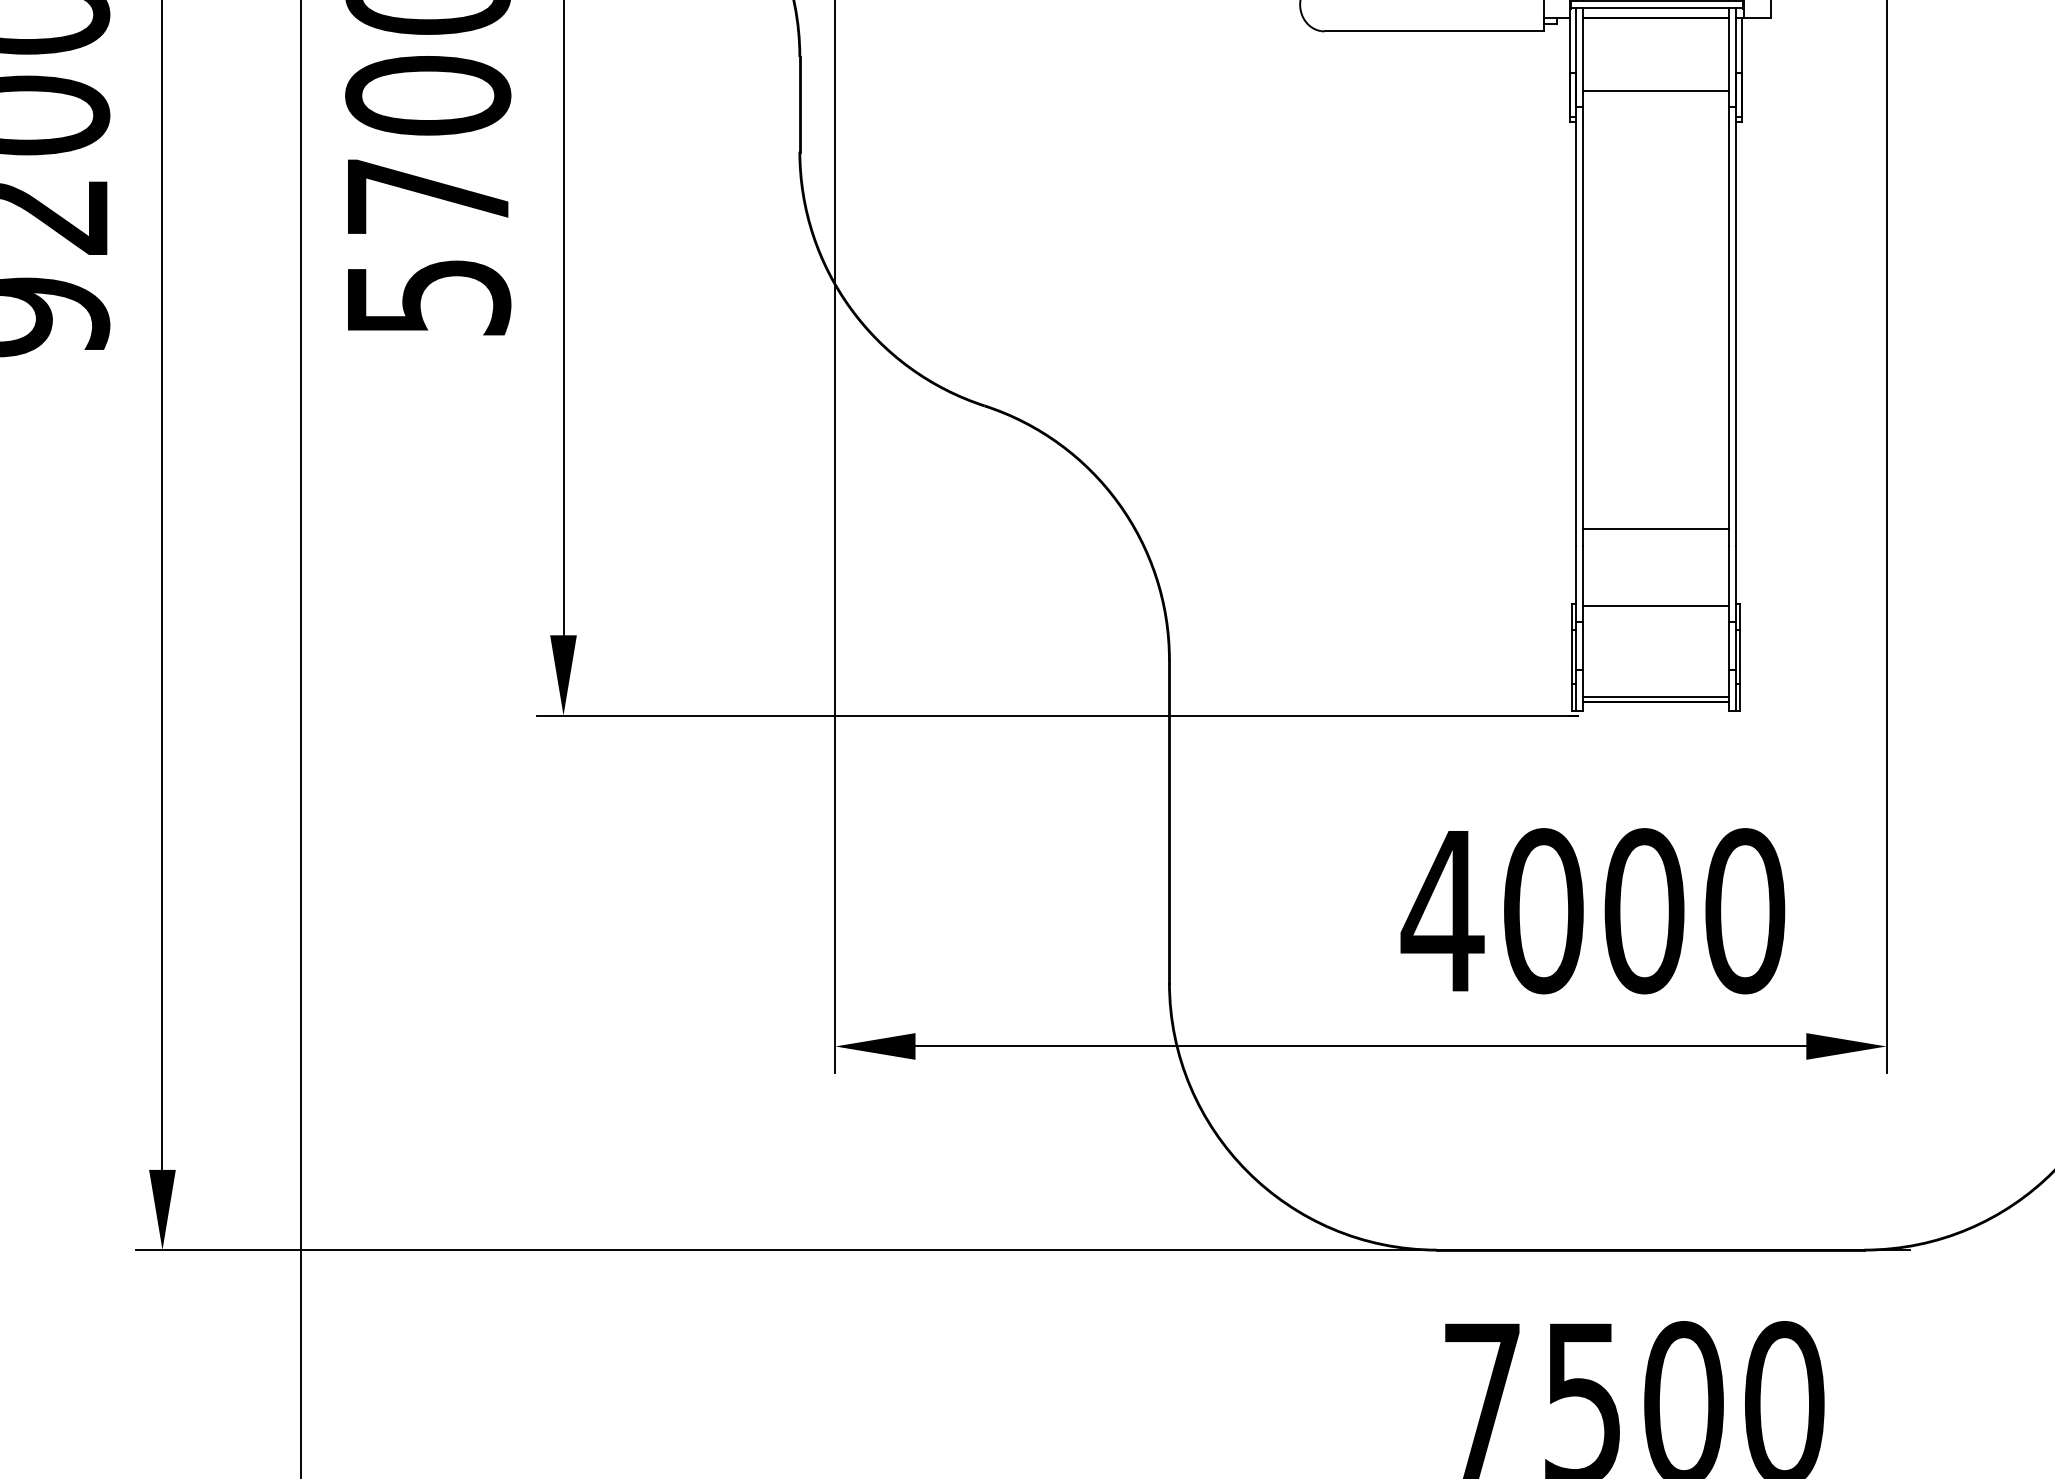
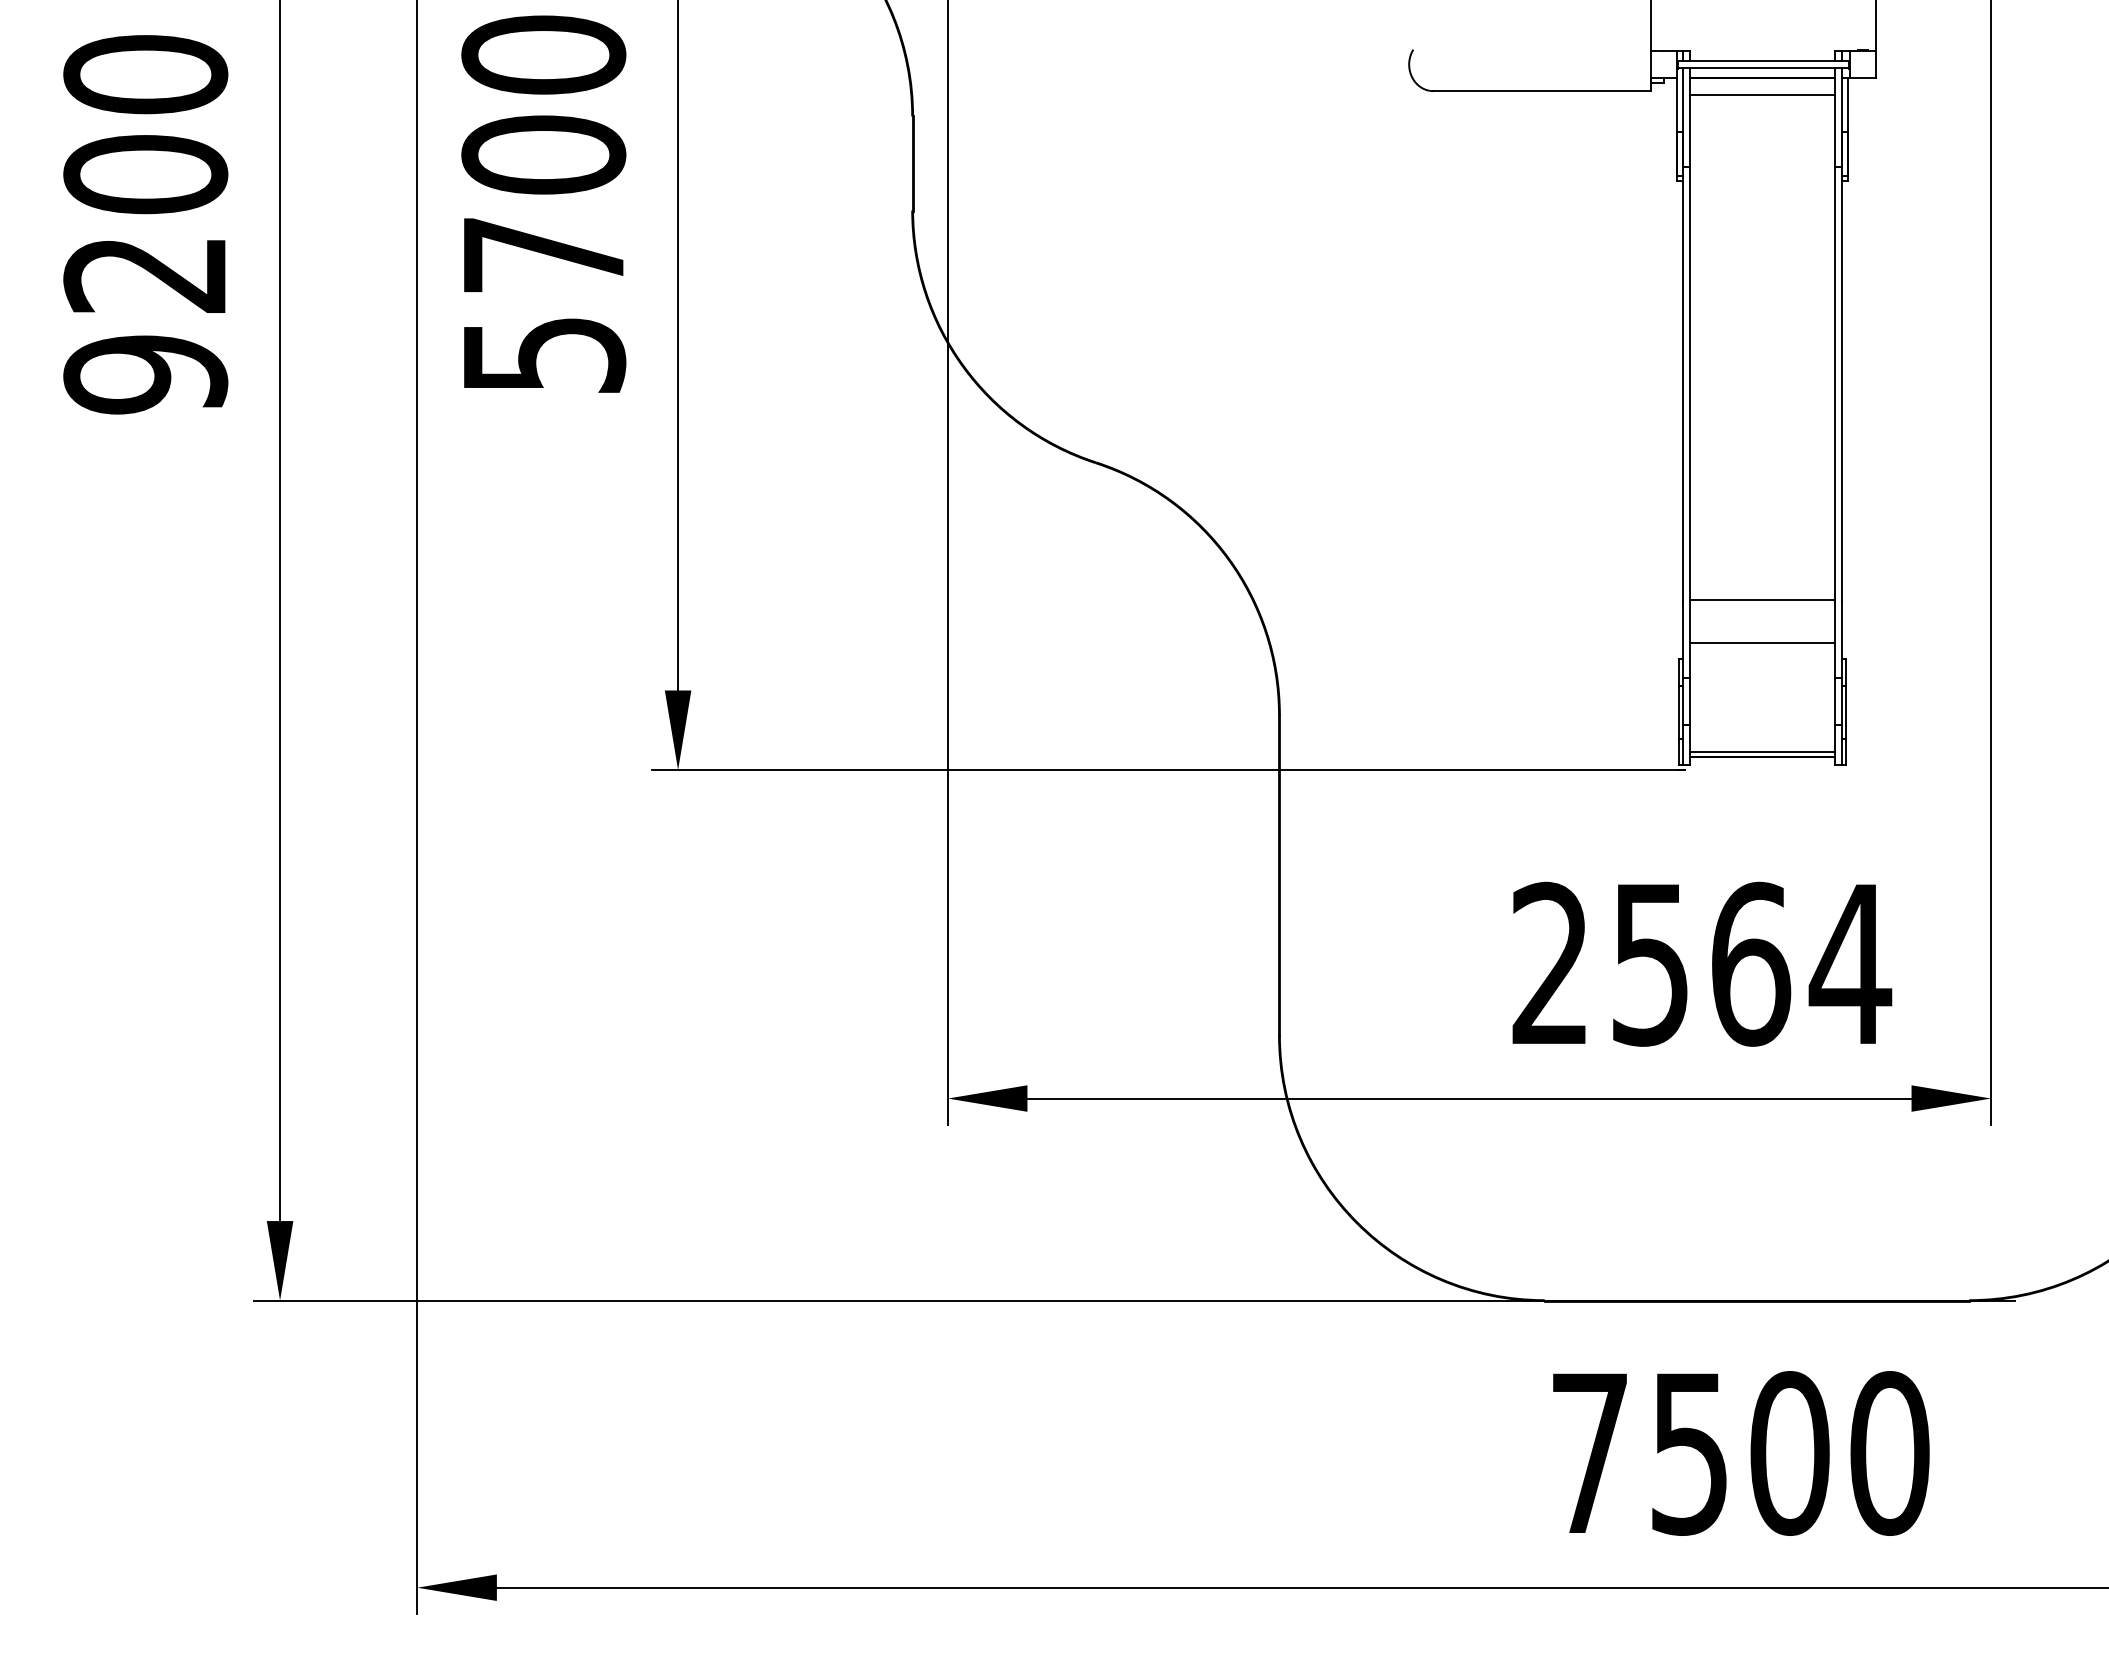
line: (1656, 90) -> (1762, 94), moved
line: (1656, 529) -> (1762, 643), moved
line: (1656, 606) -> (1762, 600), moved
text: (1593, 910) -> (1700, 963), 4000 -> 2564

